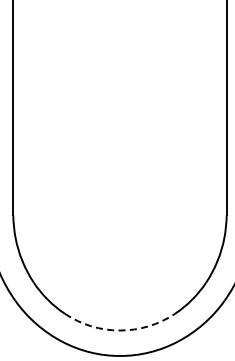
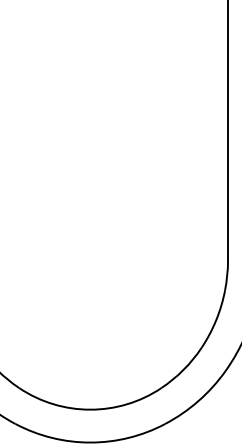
arc: (120, 330) -> (90, 409), dashed -> solid

